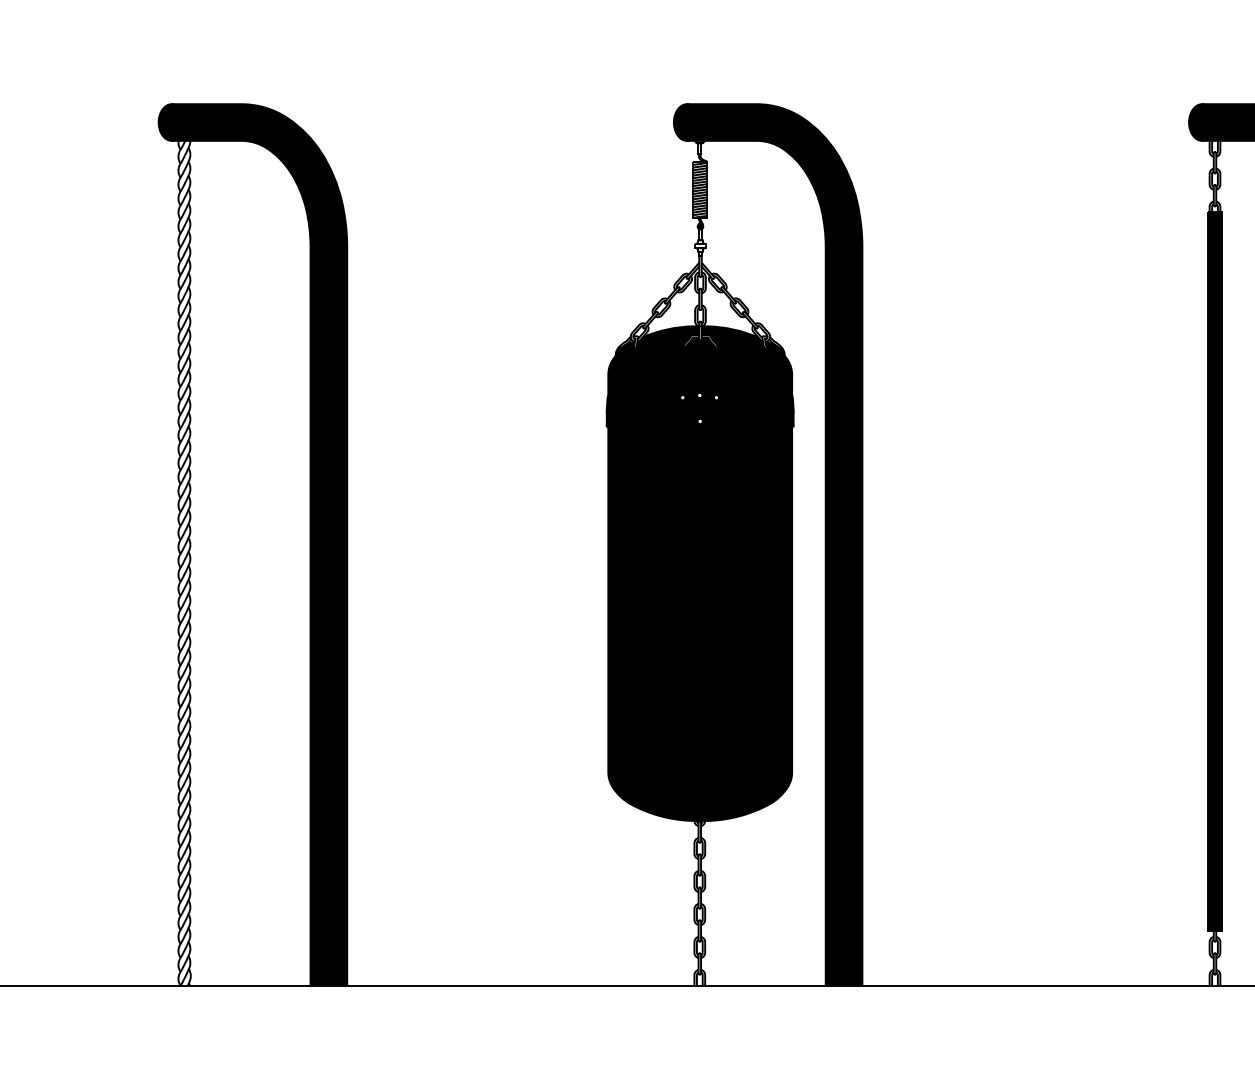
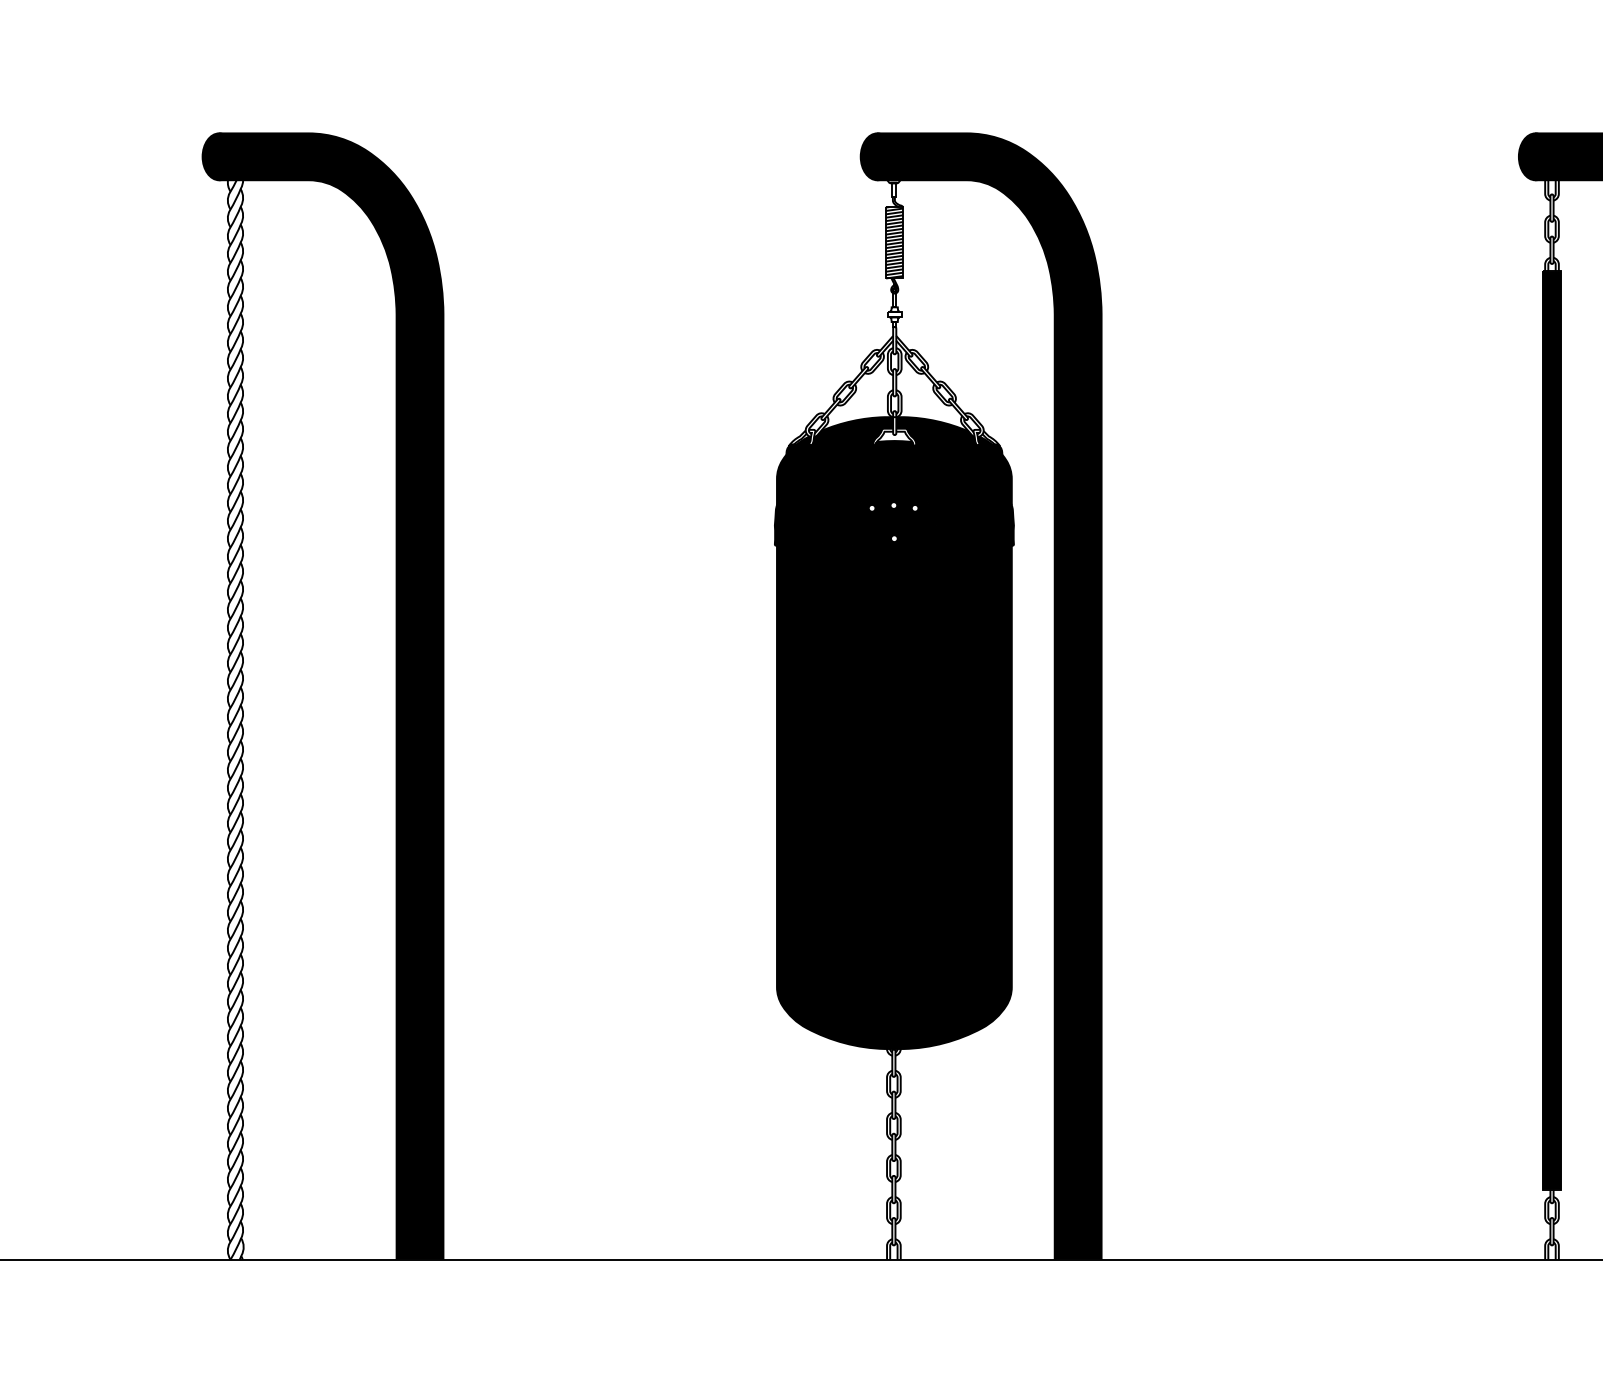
fill: (700, 342) -> (894, 437), removed

